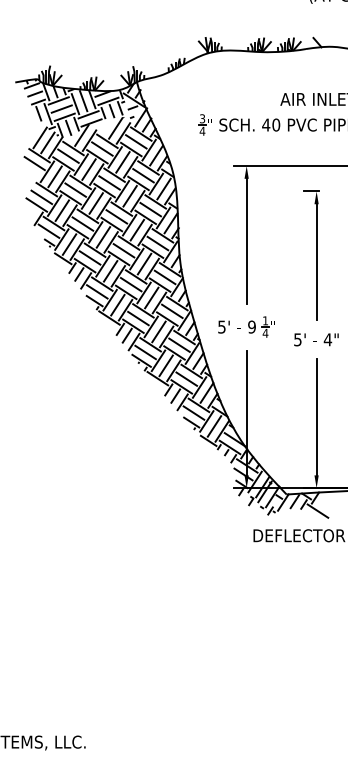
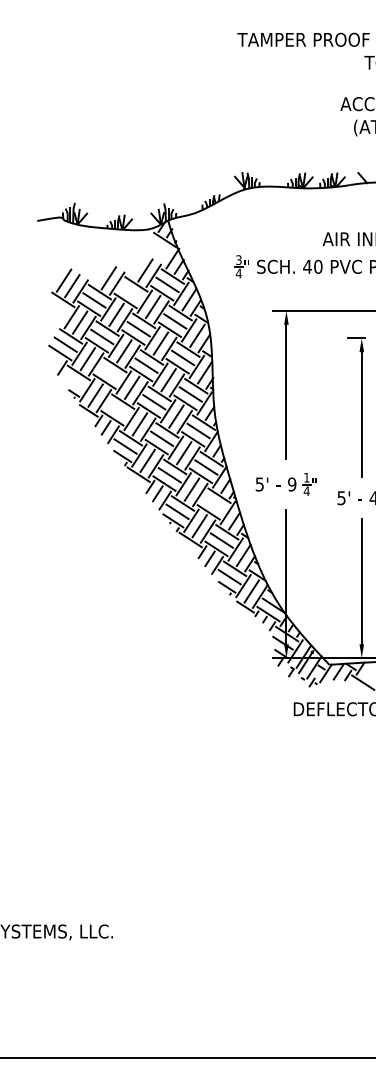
hatch: (80, 108) -> (107, 248), removed
line: (101, 148) -> (130, 292), removed
line: (35, 163) -> (58, 308), removed
line: (82, 224) -> (109, 373), removed
line: (48, 231) -> (73, 381), removed
line: (89, 257) -> (117, 409), removed
line: (179, 344) -> (214, 503), removed

